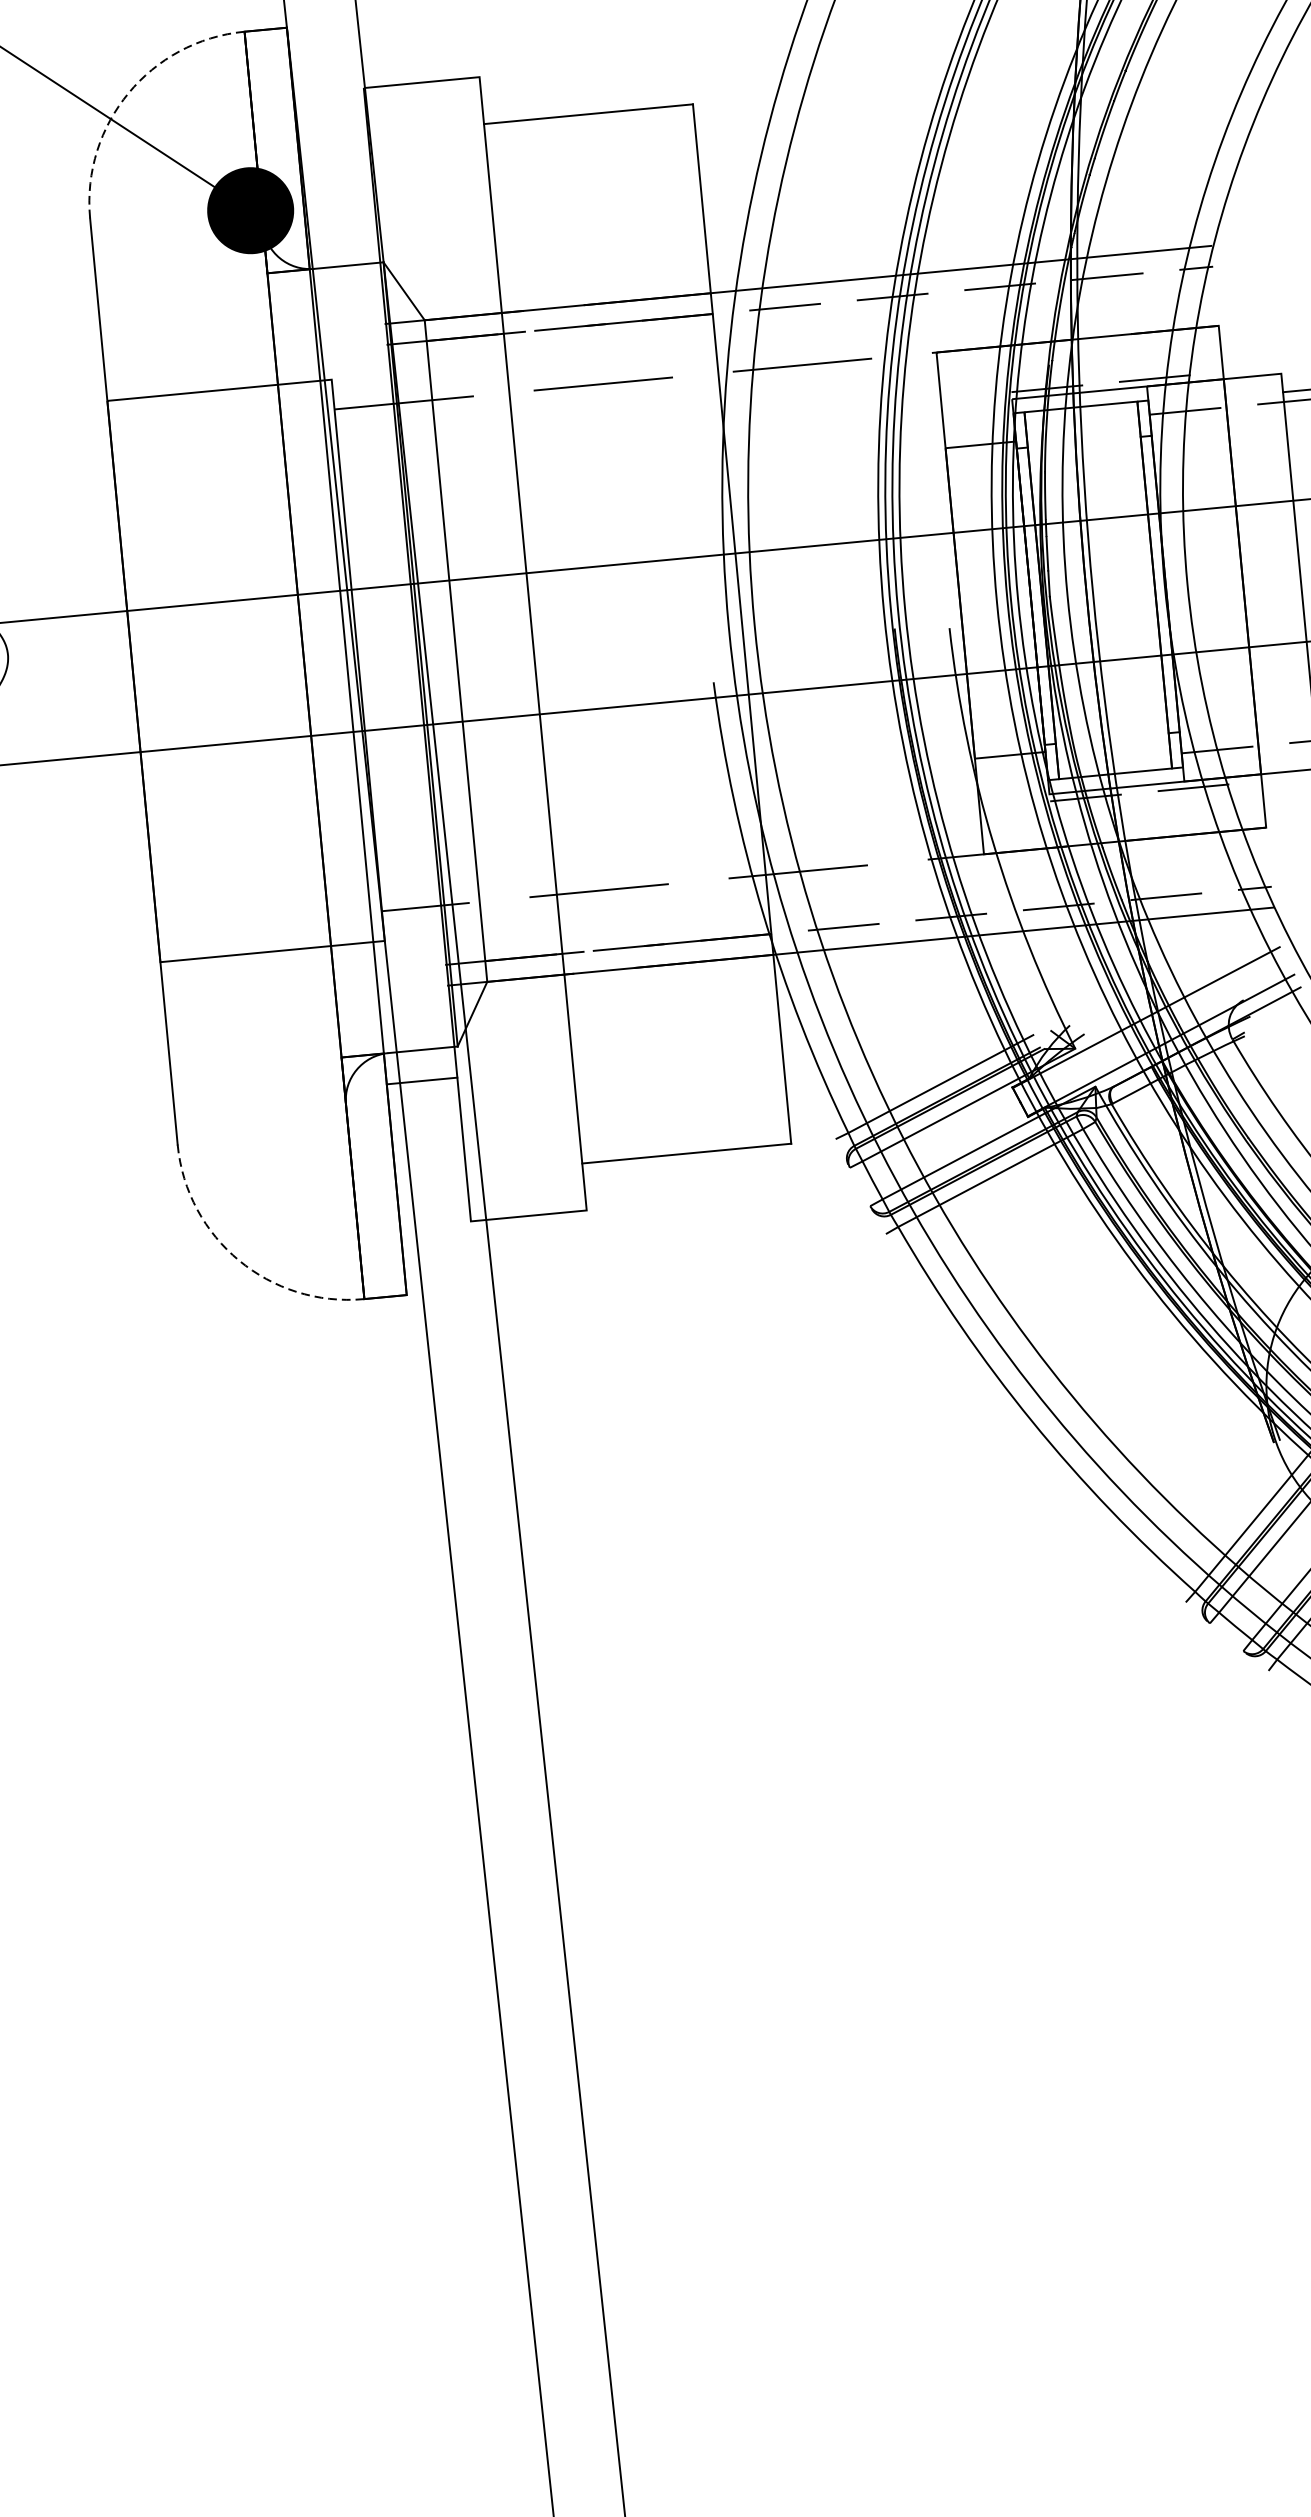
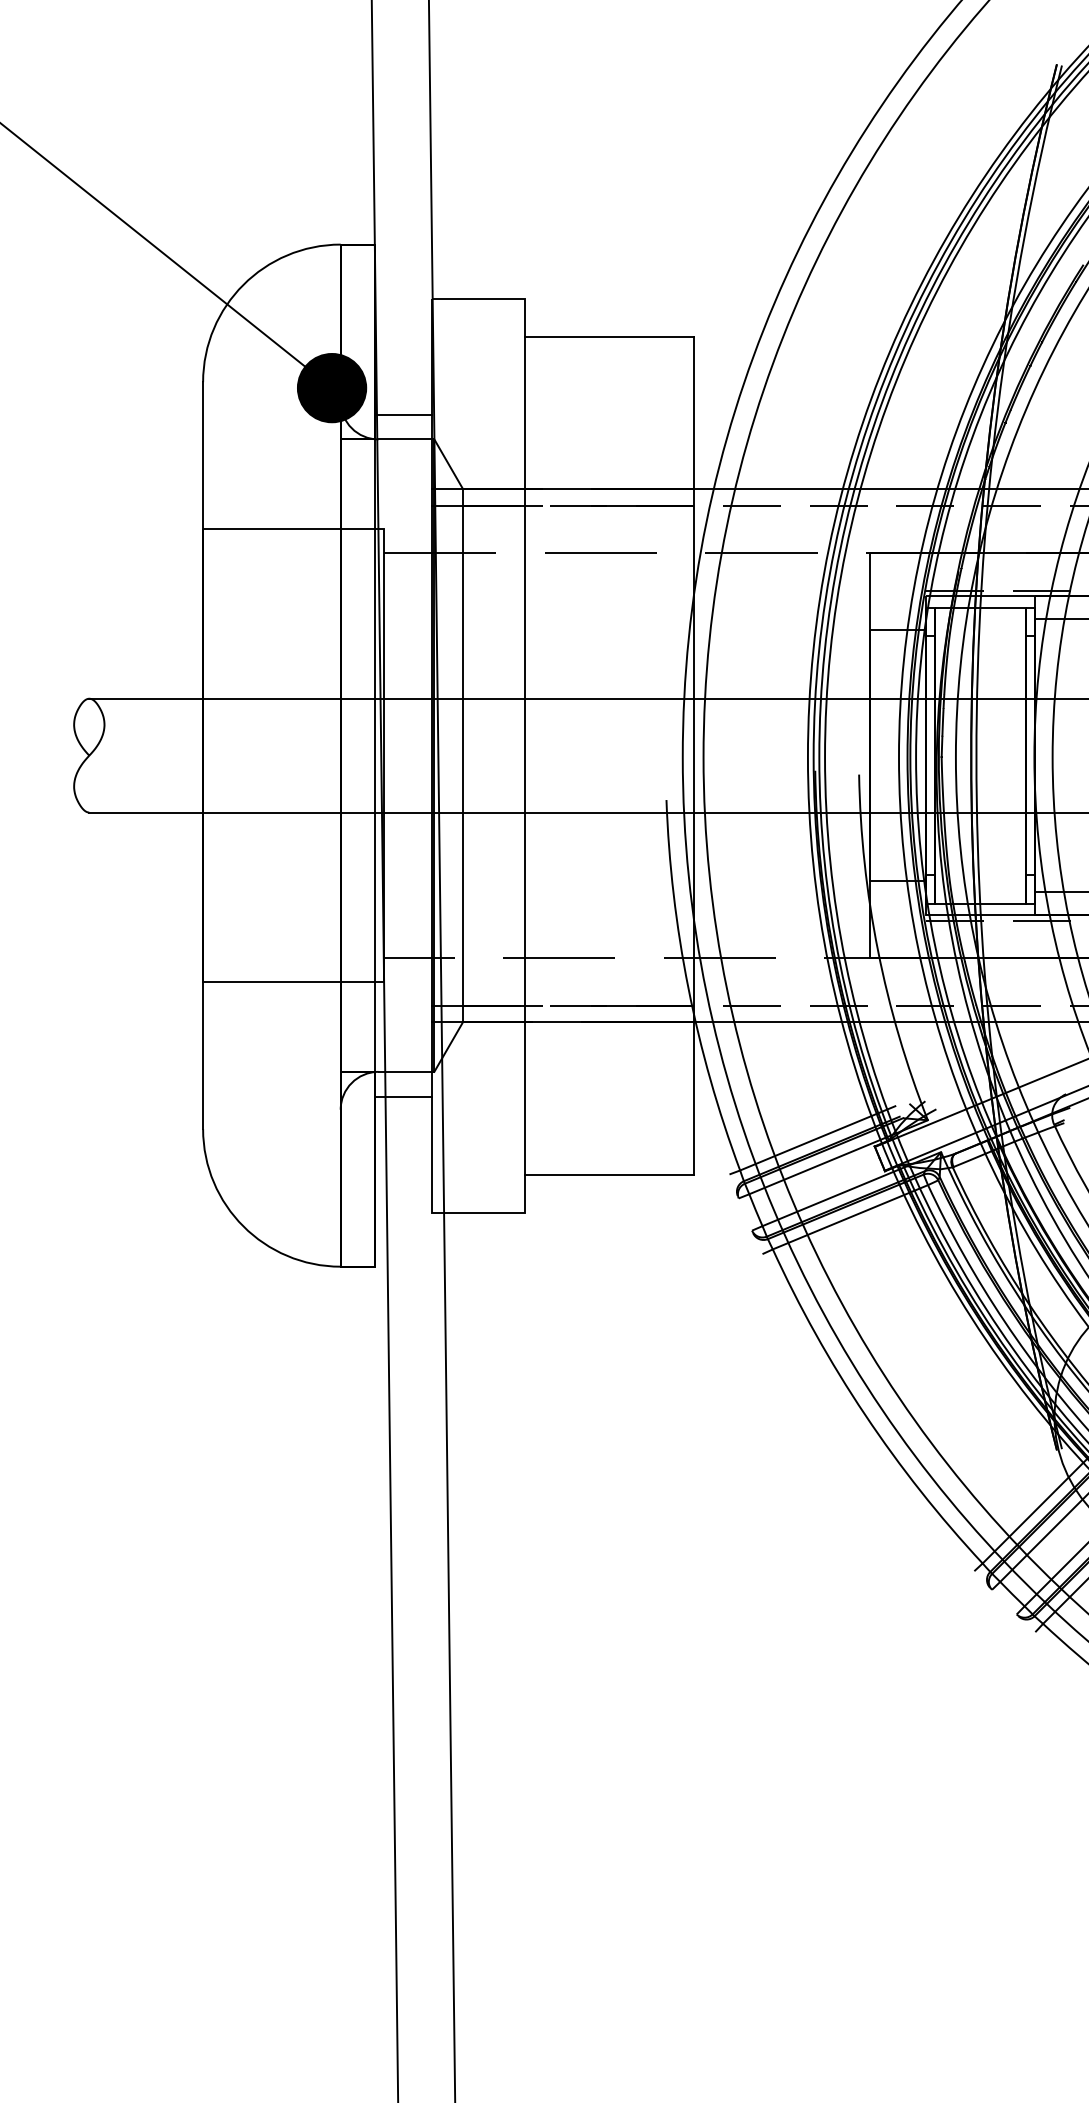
arc: (128, 92) -> (243, 284), dashed -> solid
line: (341, 235) -> (402, 414), added
arc: (239, 1260) -> (243, 1226), dashed -> solid

